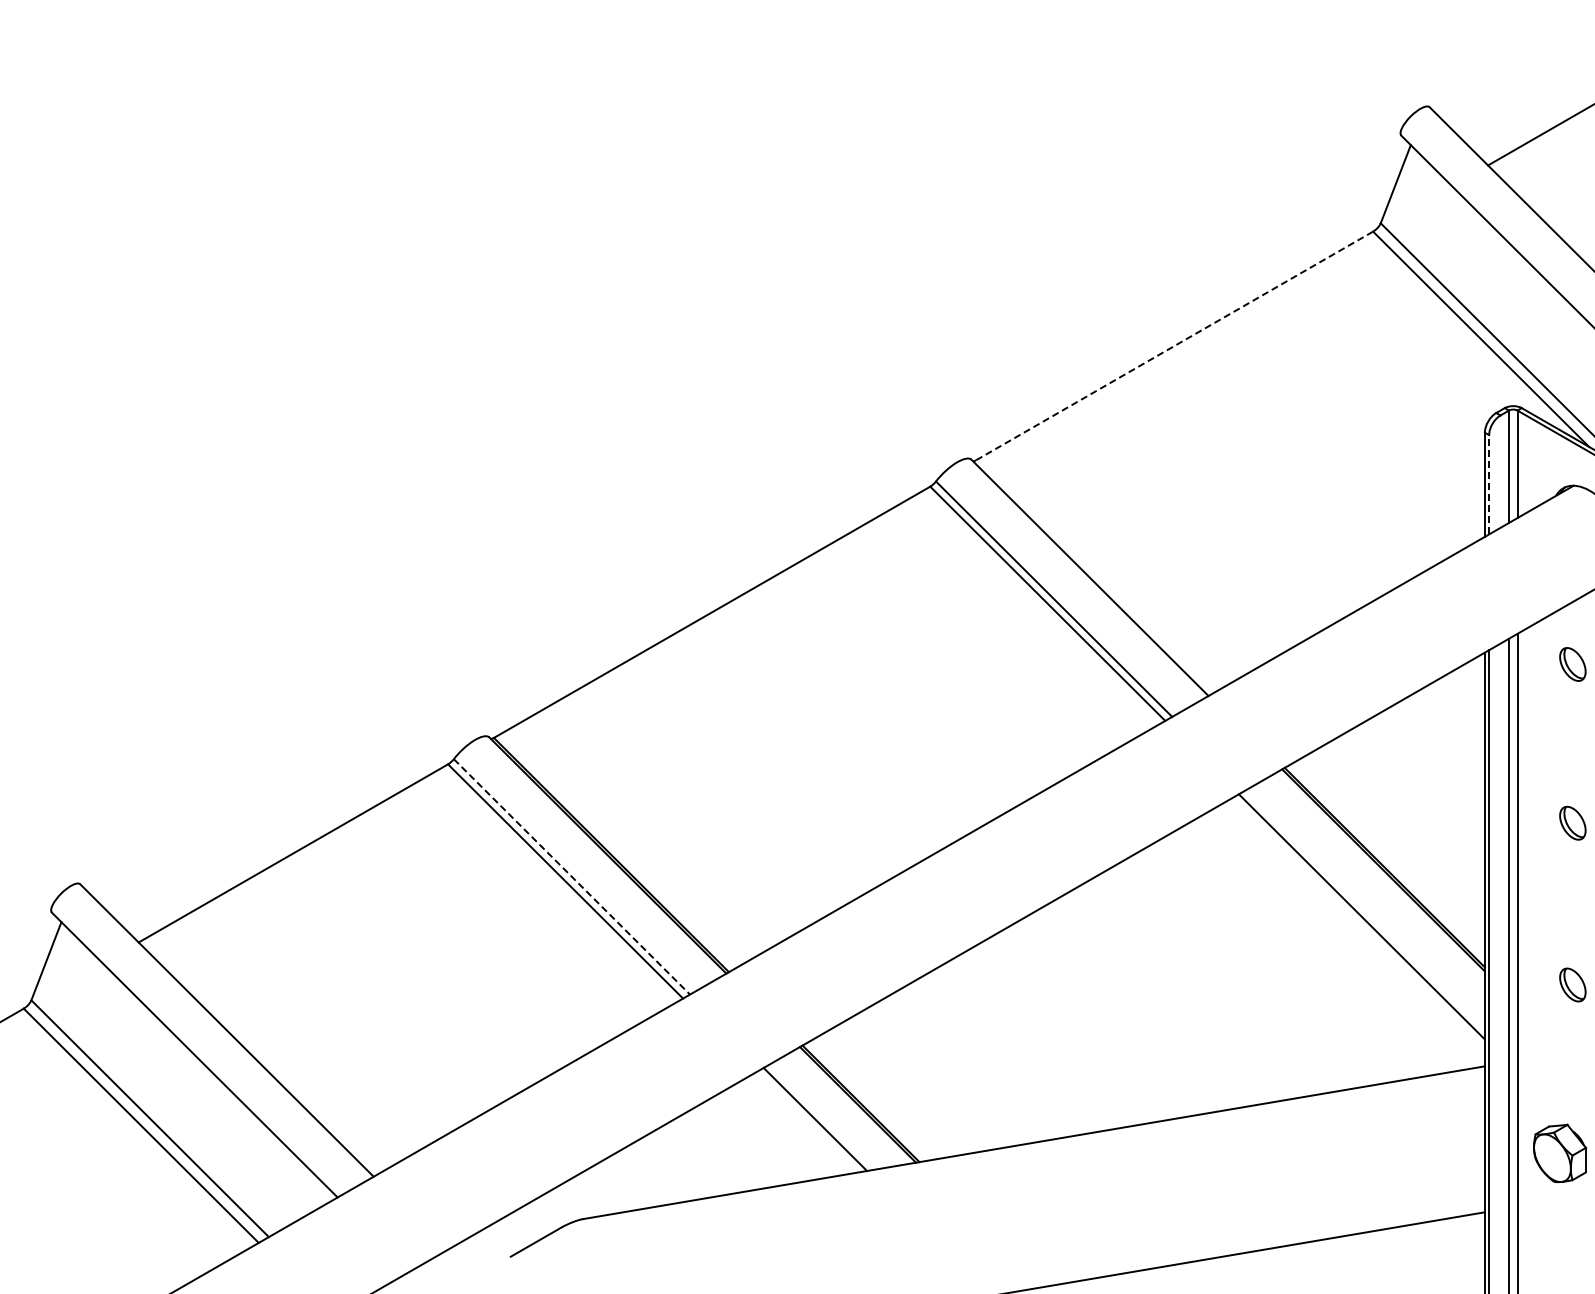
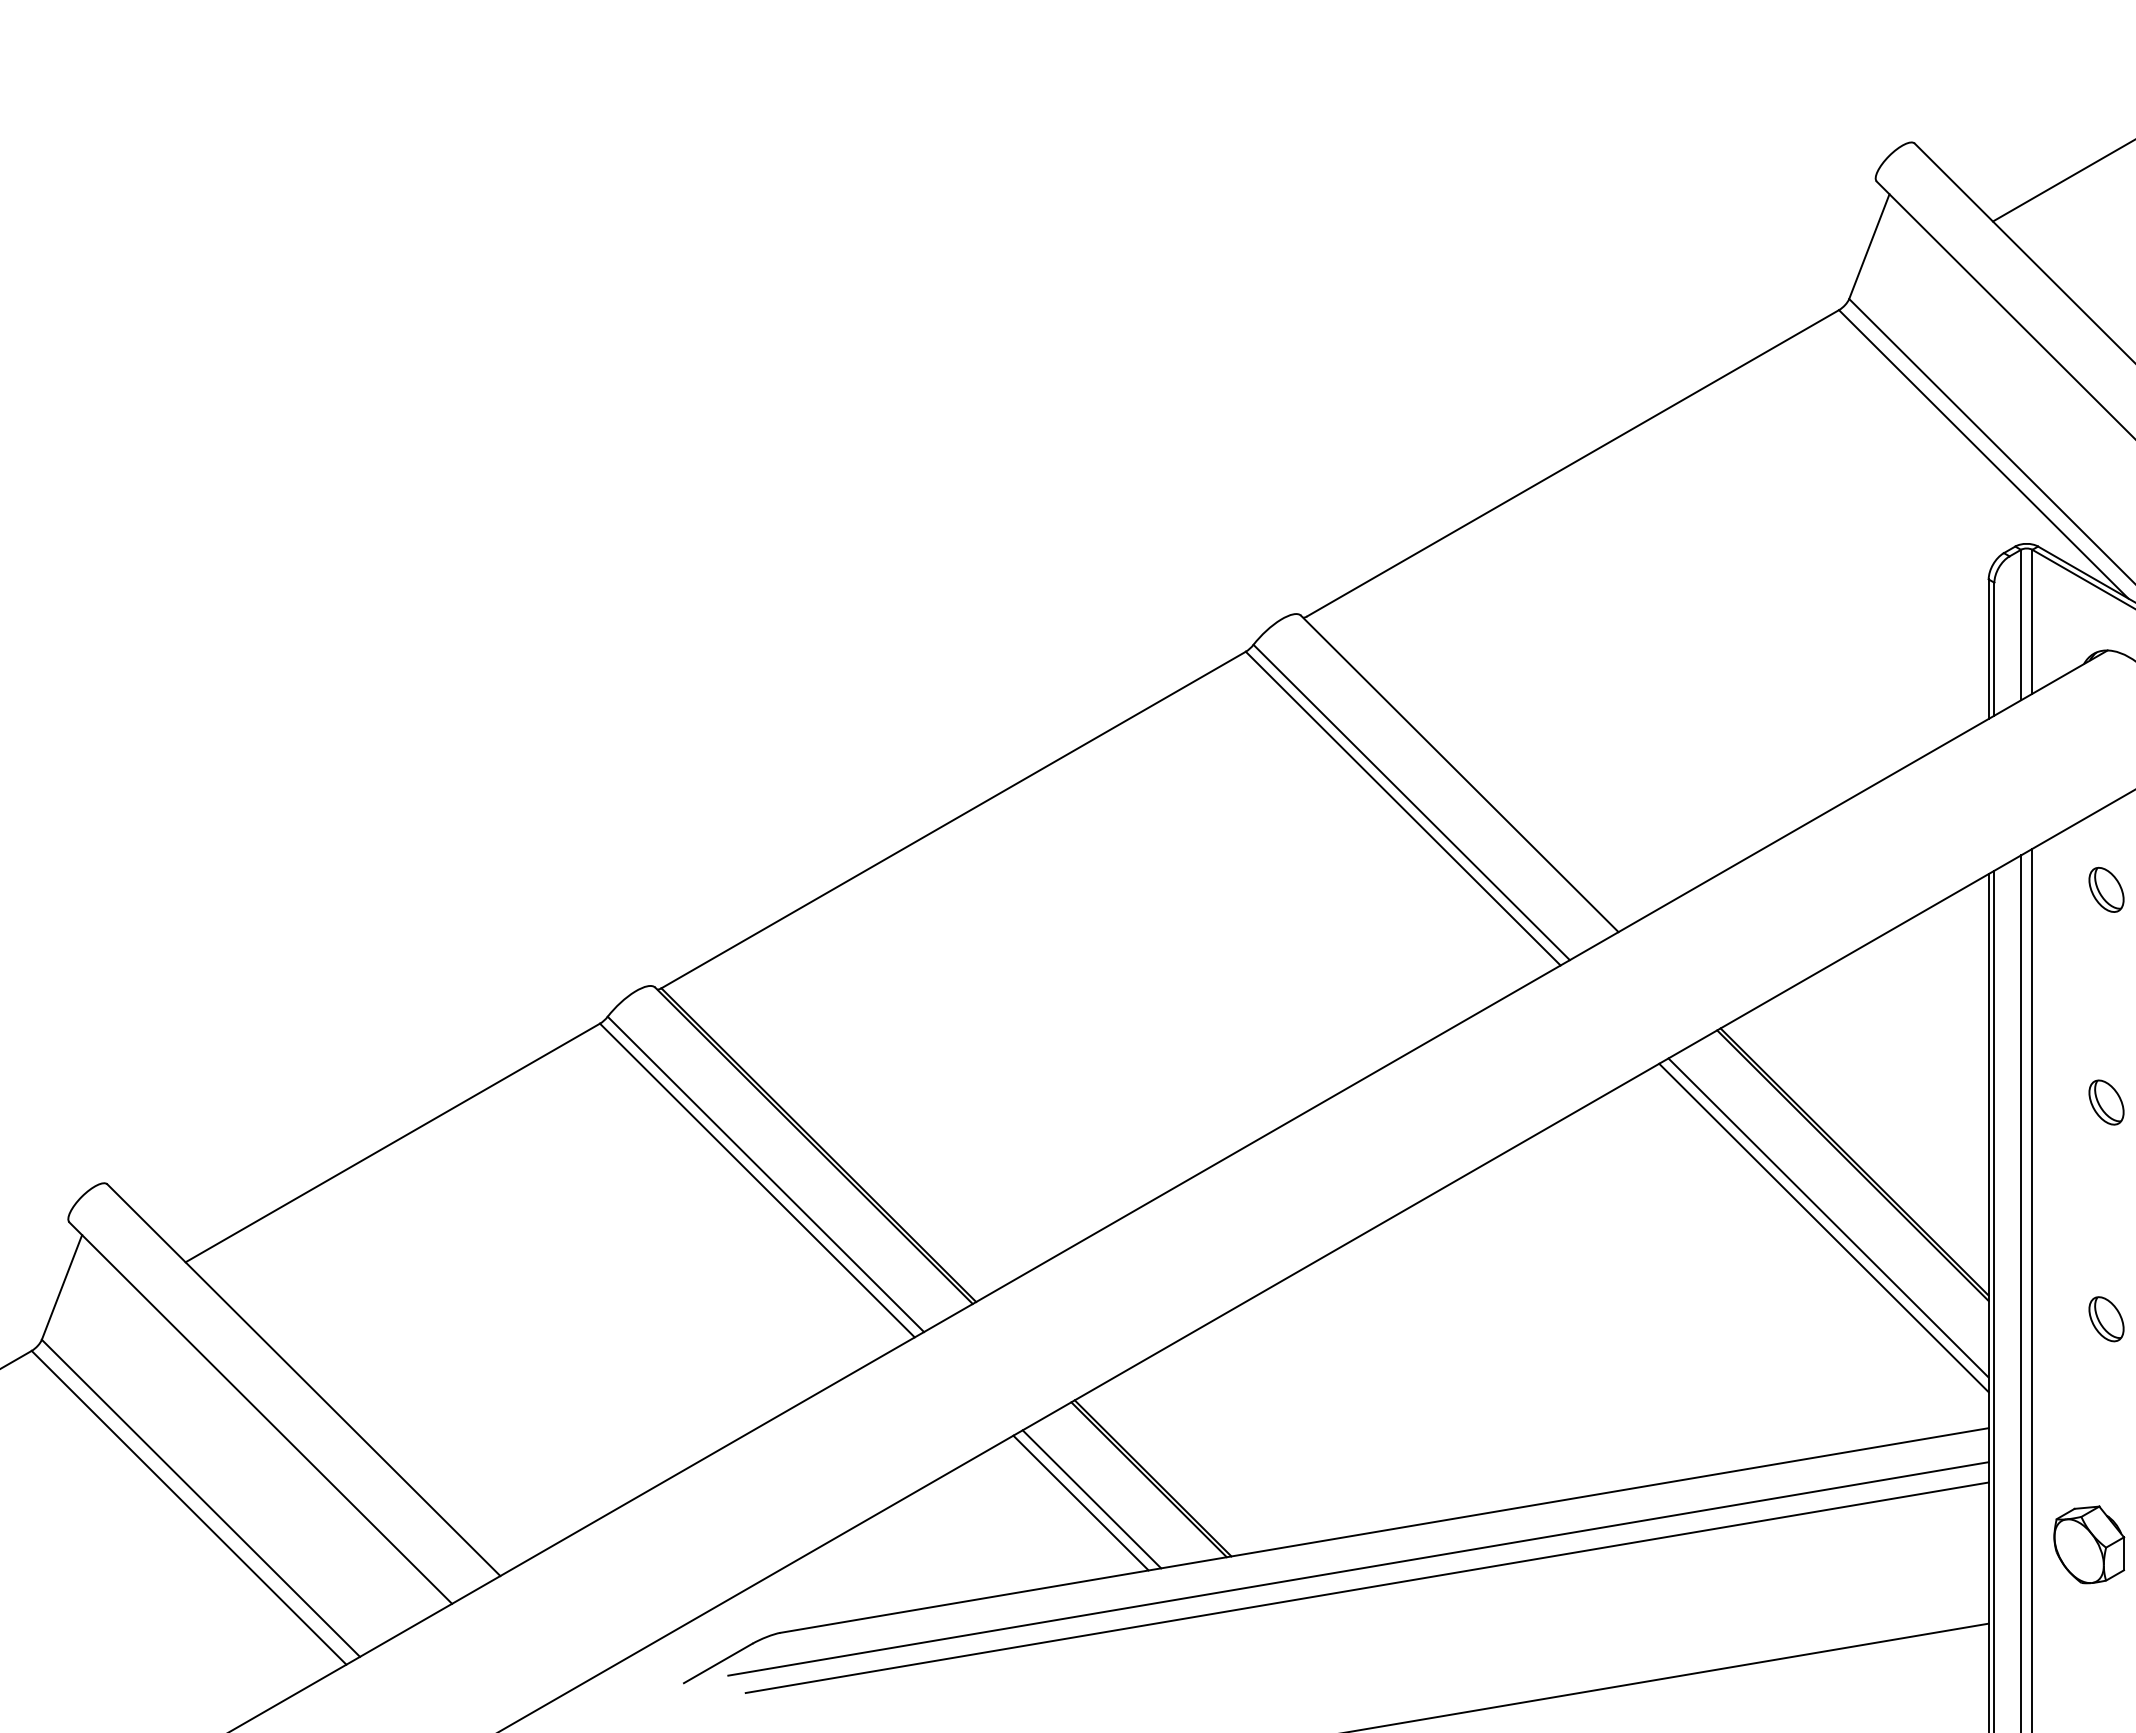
line: (1174, 346) -> (1572, 464), dashed -> solid
line: (1489, 484) -> (1994, 648), dashed -> solid
line: (571, 876) -> (765, 1173), dashed -> solid
line: (1364, 909) -> (1827, 1218), added
line: (806, 1121) -> (1080, 1502), added
line: (1013, 1171) -> (1357, 1569), added
line: (1020, 1185) -> (1366, 1587), added

